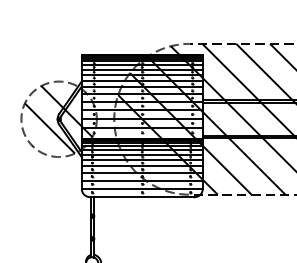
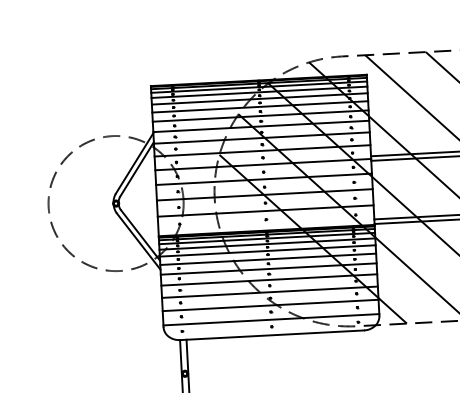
hatch: (58, 119) -> (114, 203), removed

